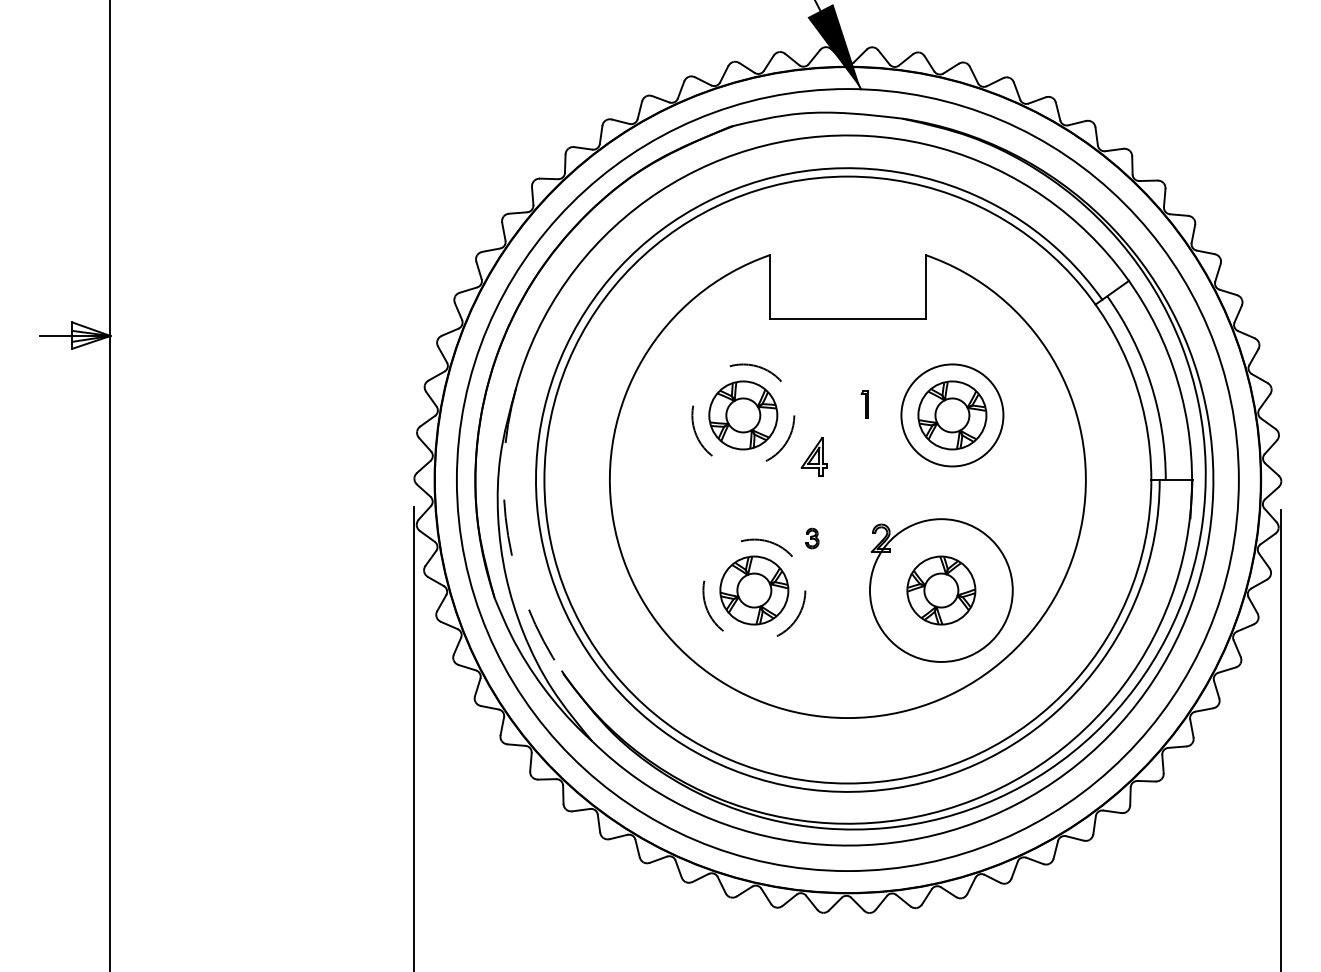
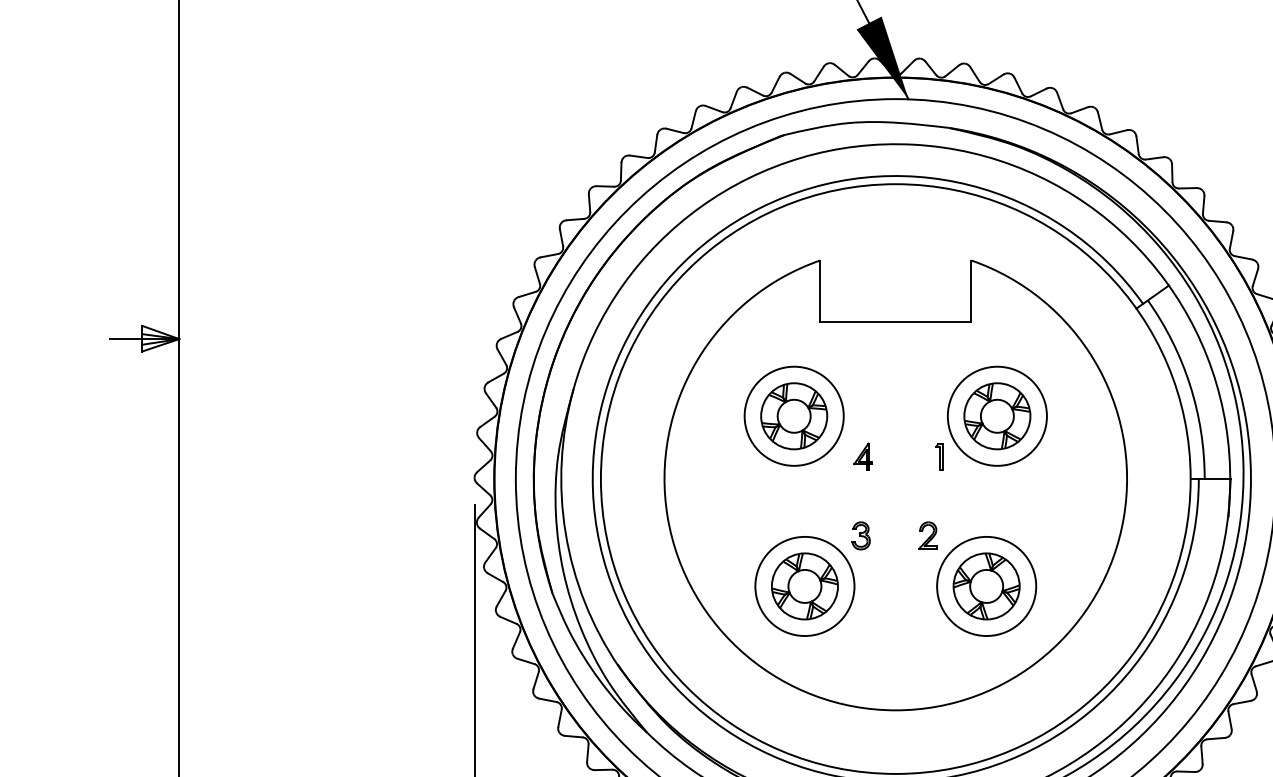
part: (864, 404) -> (939, 457), moved
circle: (743, 415) -> (794, 416), dashed -> solid
part: (813, 456) -> (862, 456), size x0.71
arc: (508, 535) -> (566, 532), dashed -> solid
part: (812, 538) -> (861, 535), size x1.43
circle: (754, 590) -> (805, 586), dashed -> solid
circle: (941, 590) -> (986, 586), size x0.71

